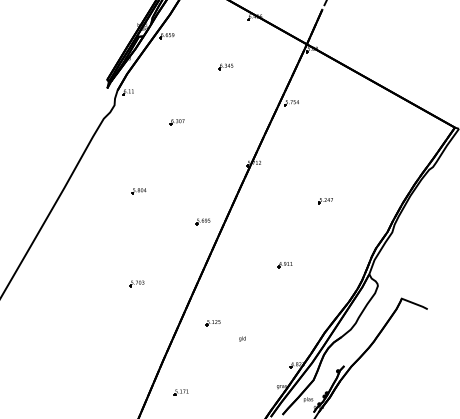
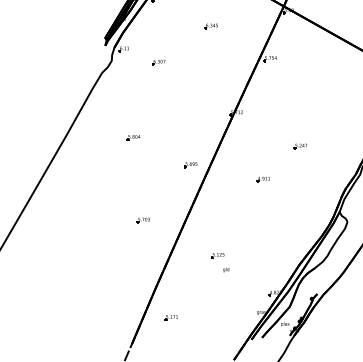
part: (176, 122) -> (158, 62), moved
part: (284, 265) -> (262, 180), moved
part: (136, 283) -> (143, 220), moved
part: (212, 323) -> (217, 256), moved

